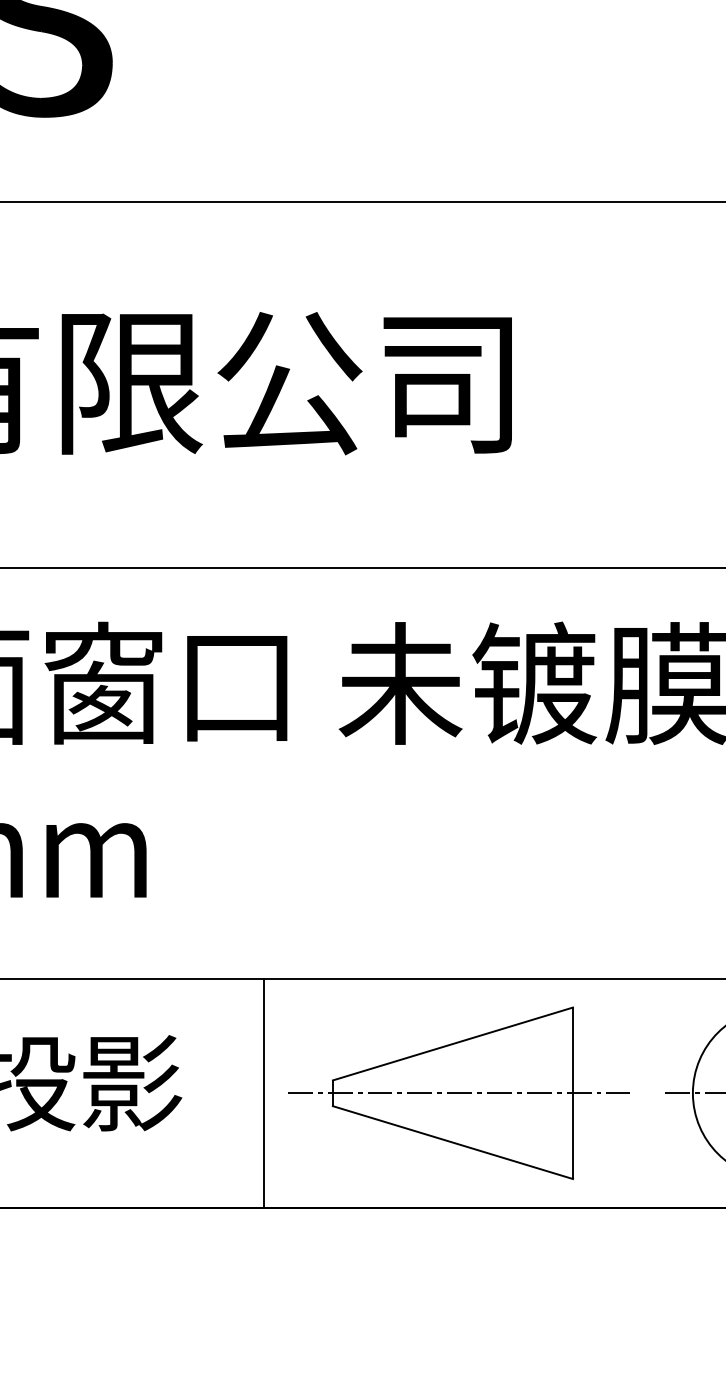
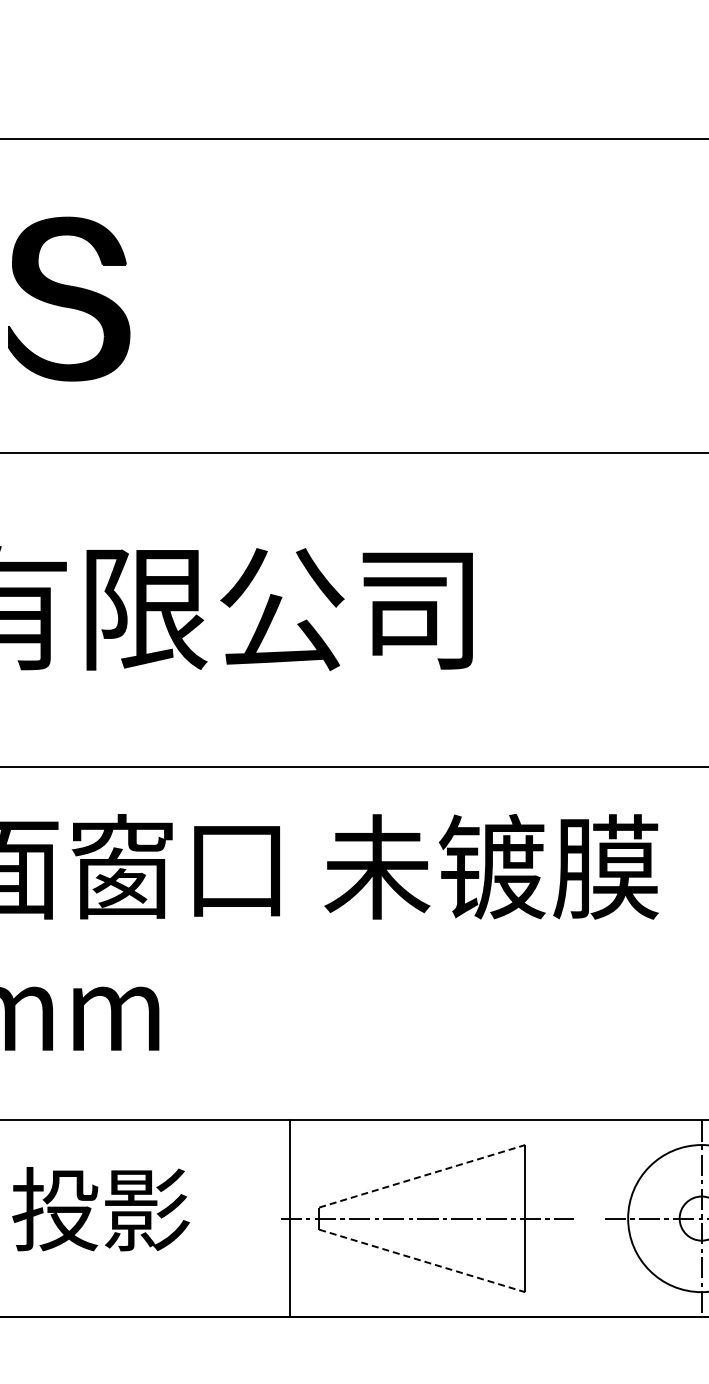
line: (453, 1044) -> (422, 1176), solid -> dashed
line: (263, 1093) -> (289, 1218), moved
line: (453, 1142) -> (422, 1260), solid -> dashed

